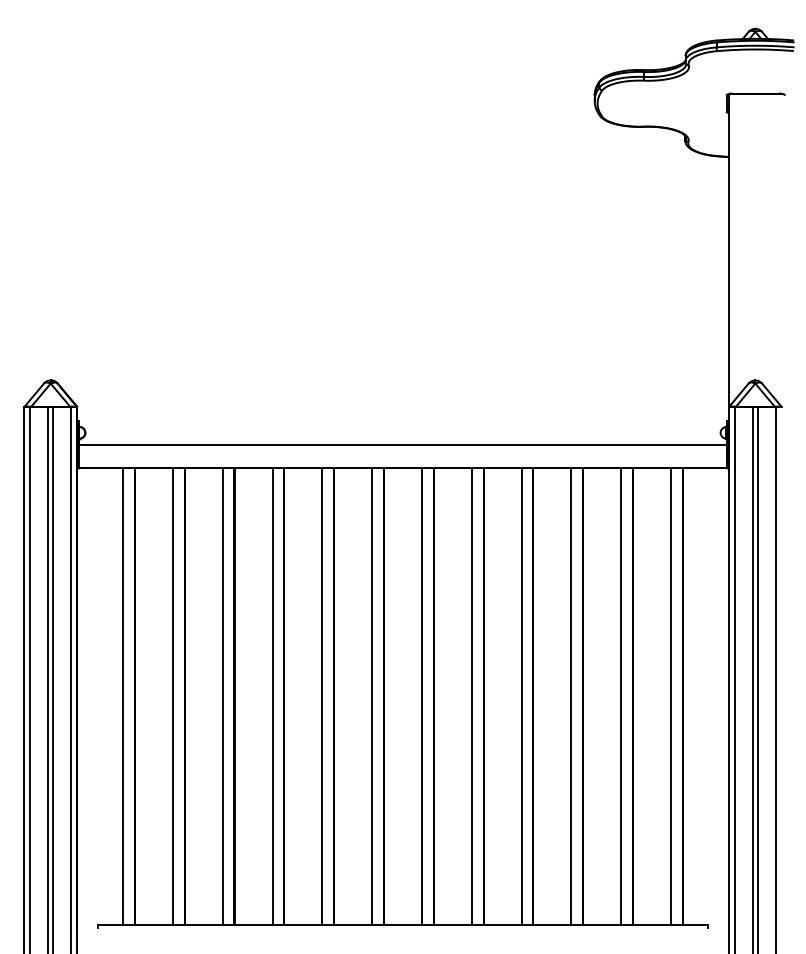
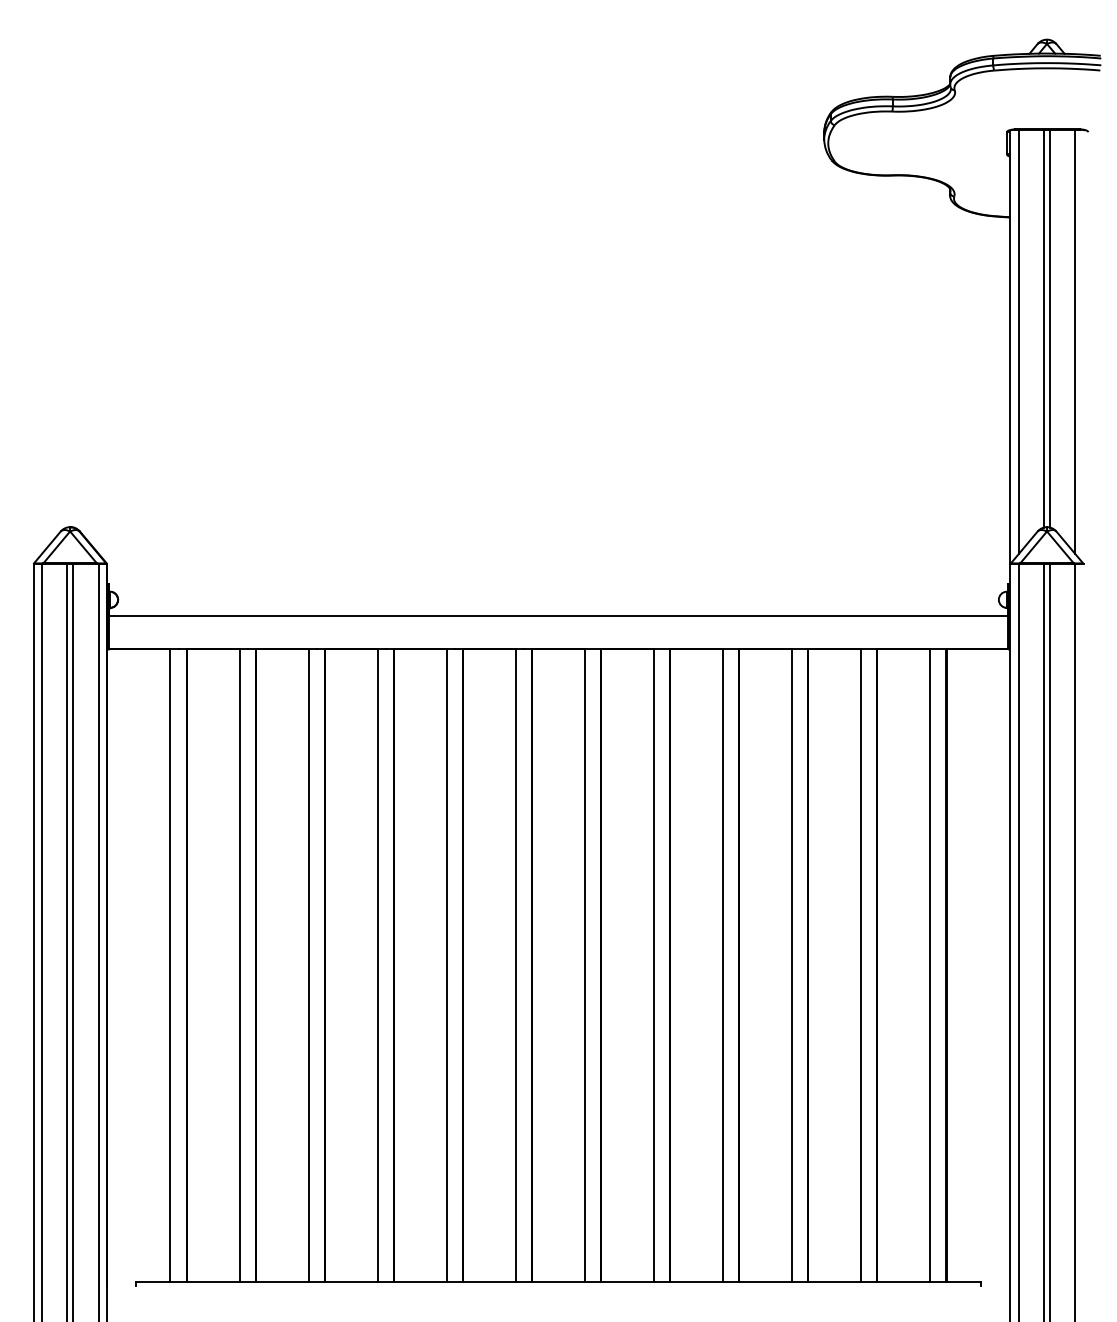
line: (752, 237) -> (1043, 328), added
line: (757, 237) -> (1050, 328), added
line: (734, 246) -> (1018, 341), added
line: (775, 246) -> (1075, 341), added

